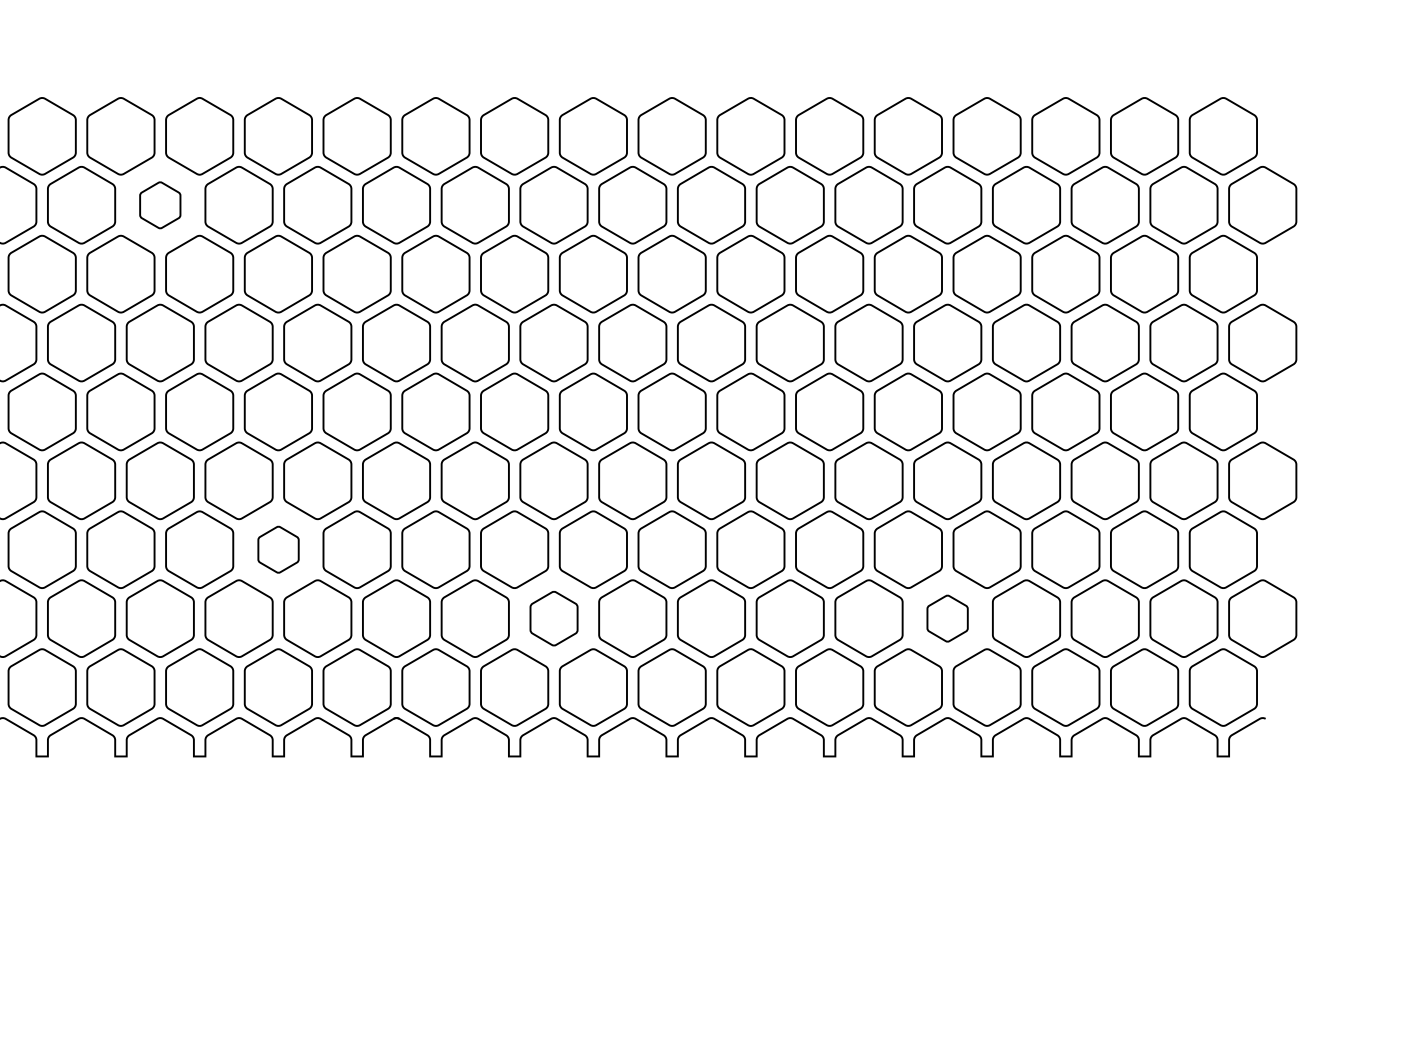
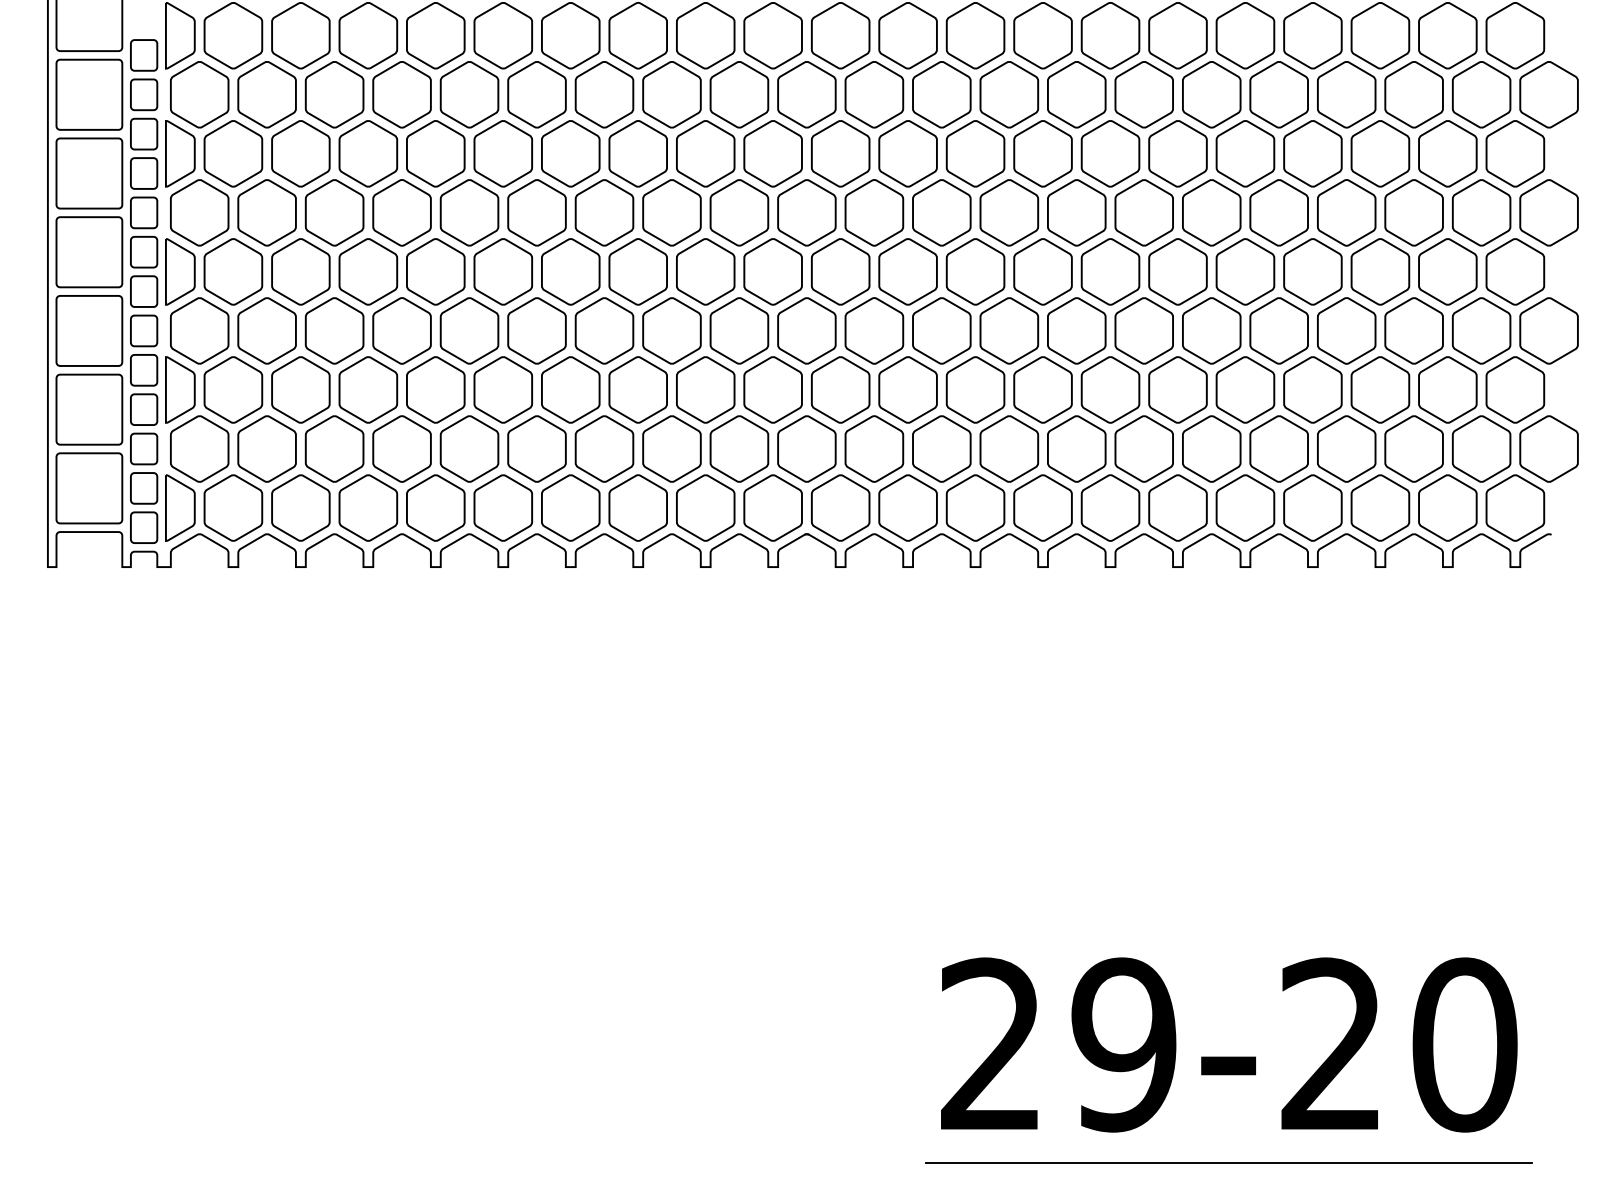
part: (160, 204) -> (604, 94), size x1.67
part: (278, 549) -> (705, 389), size x1.67
part: (553, 618) -> (941, 448), size x1.43
part: (946, 618) -> (1278, 448), size x1.67

